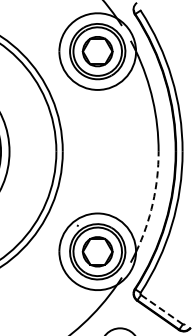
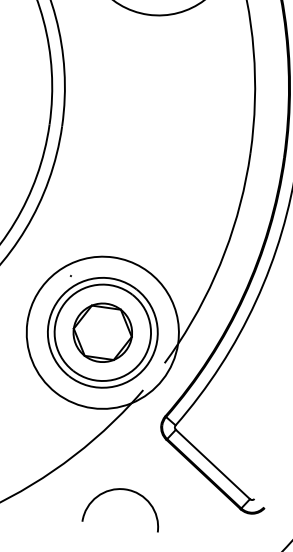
arc: (152, 203) -> (223, 253), dashed -> solid
line: (162, 309) -> (213, 464), dashed -> solid

